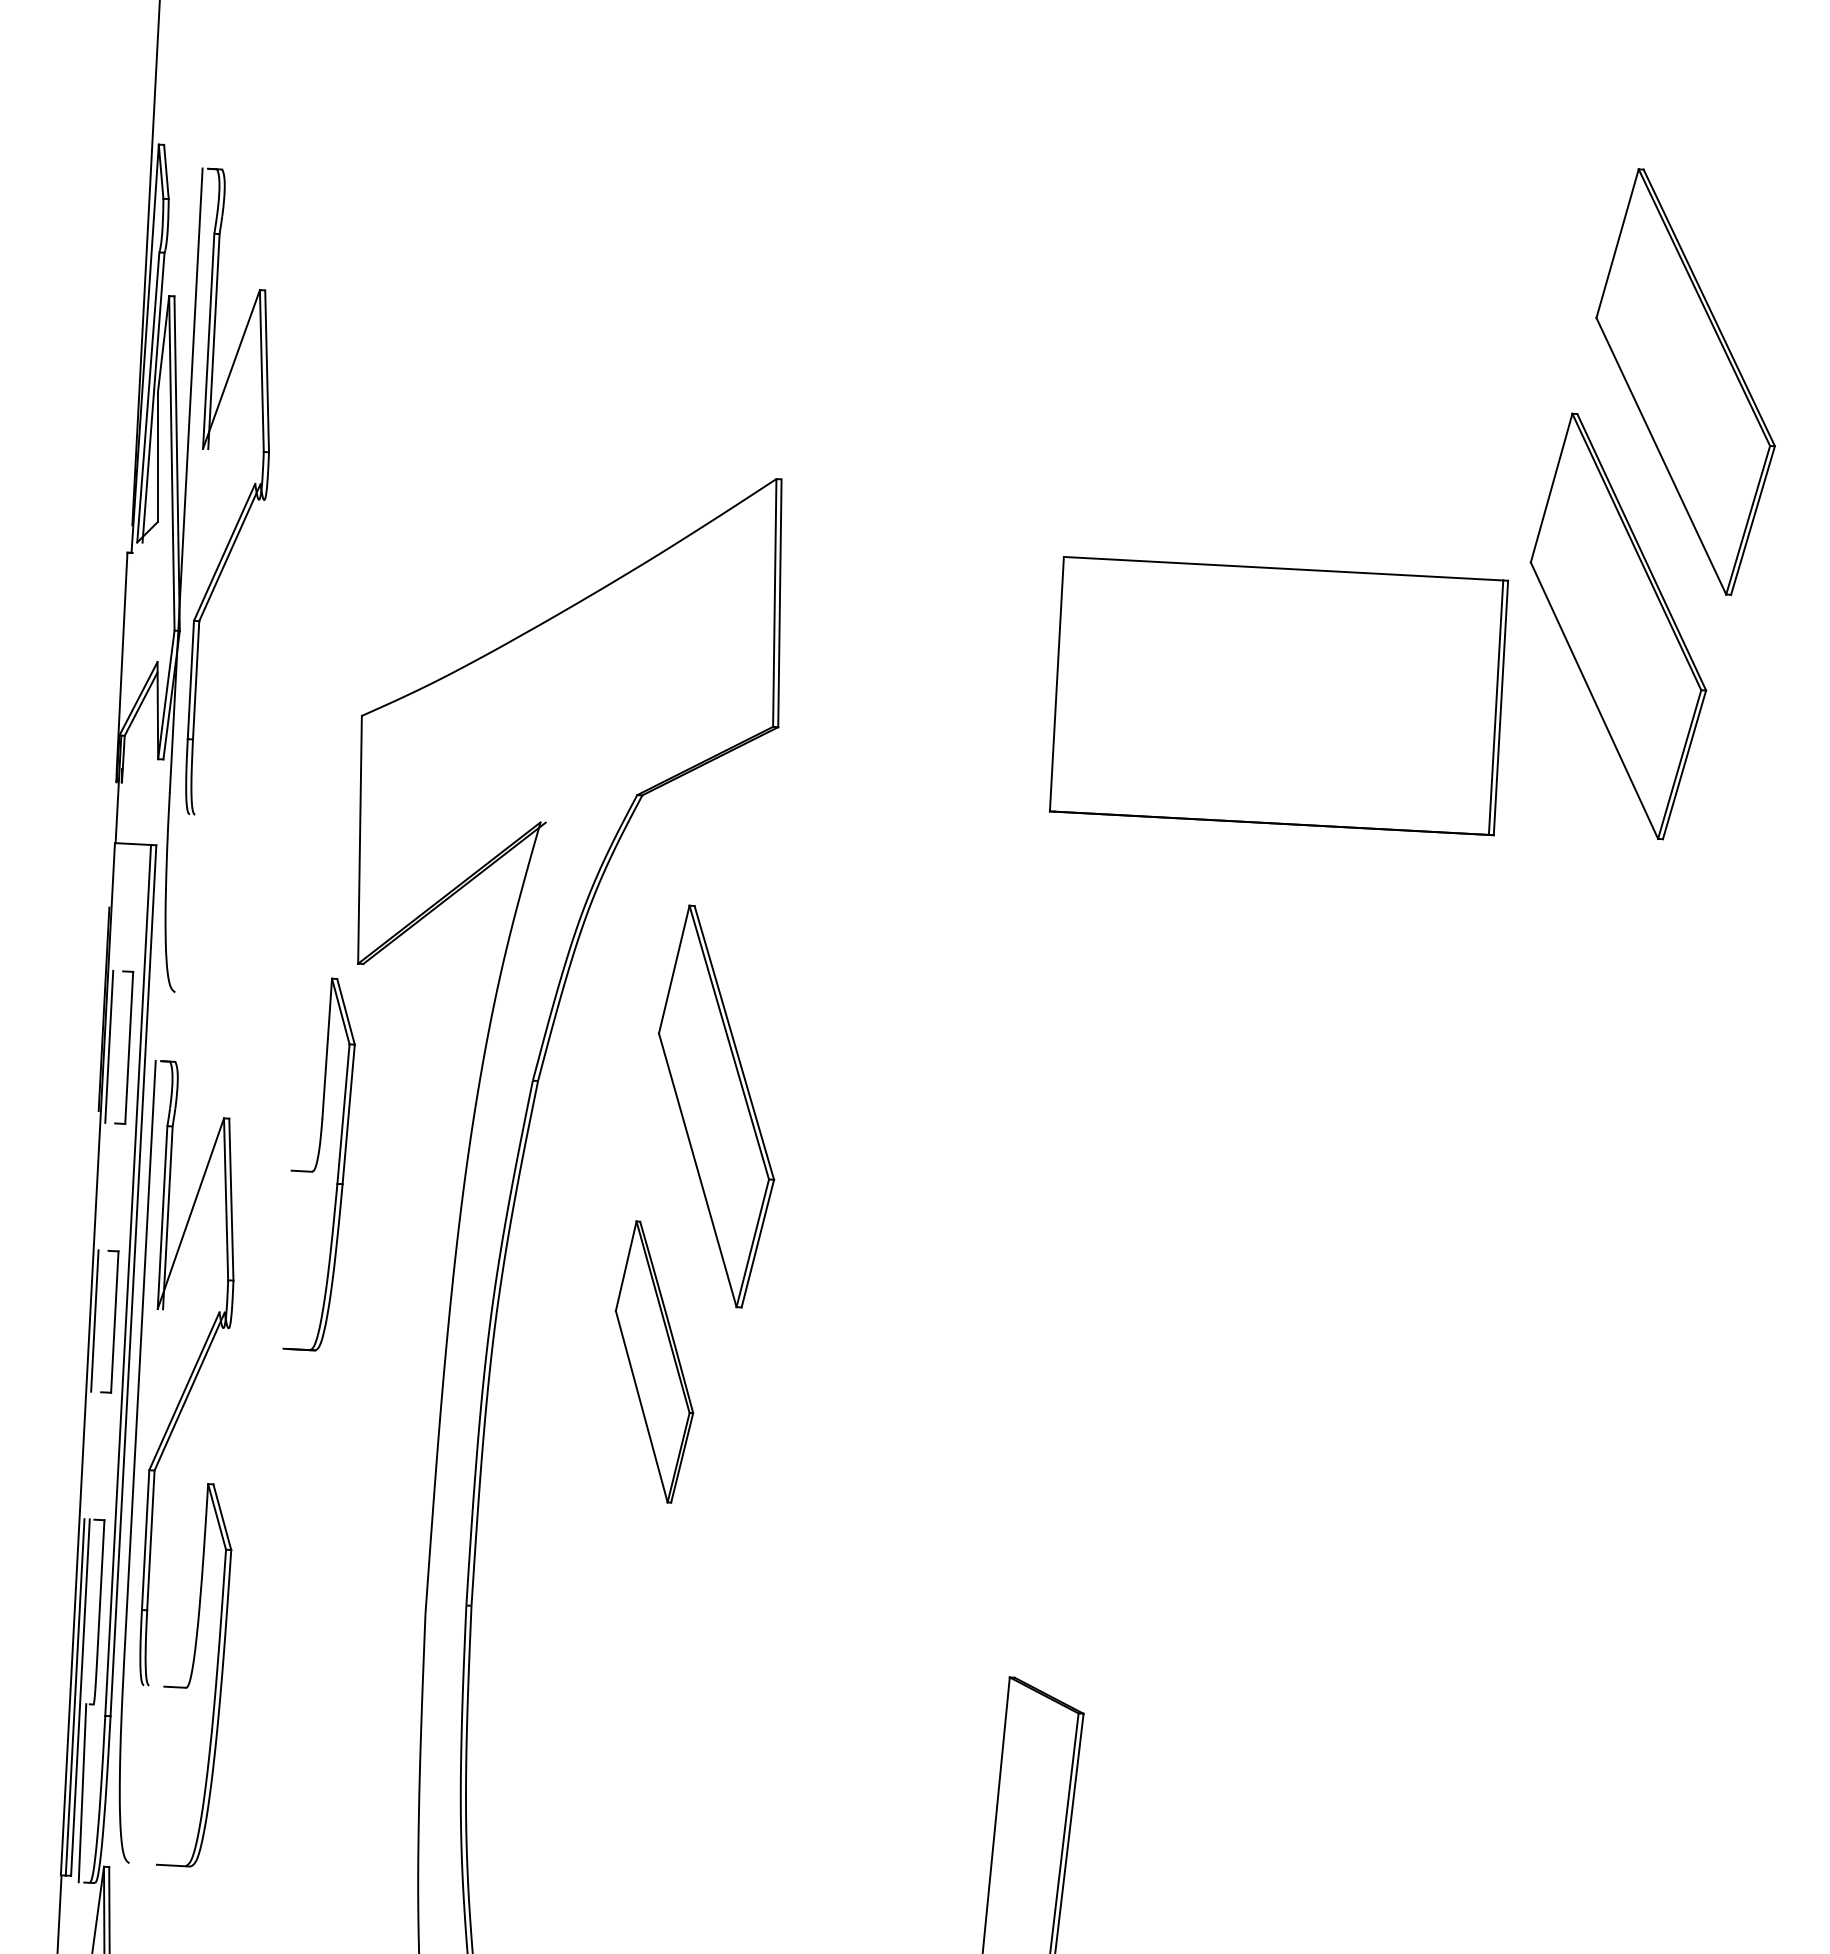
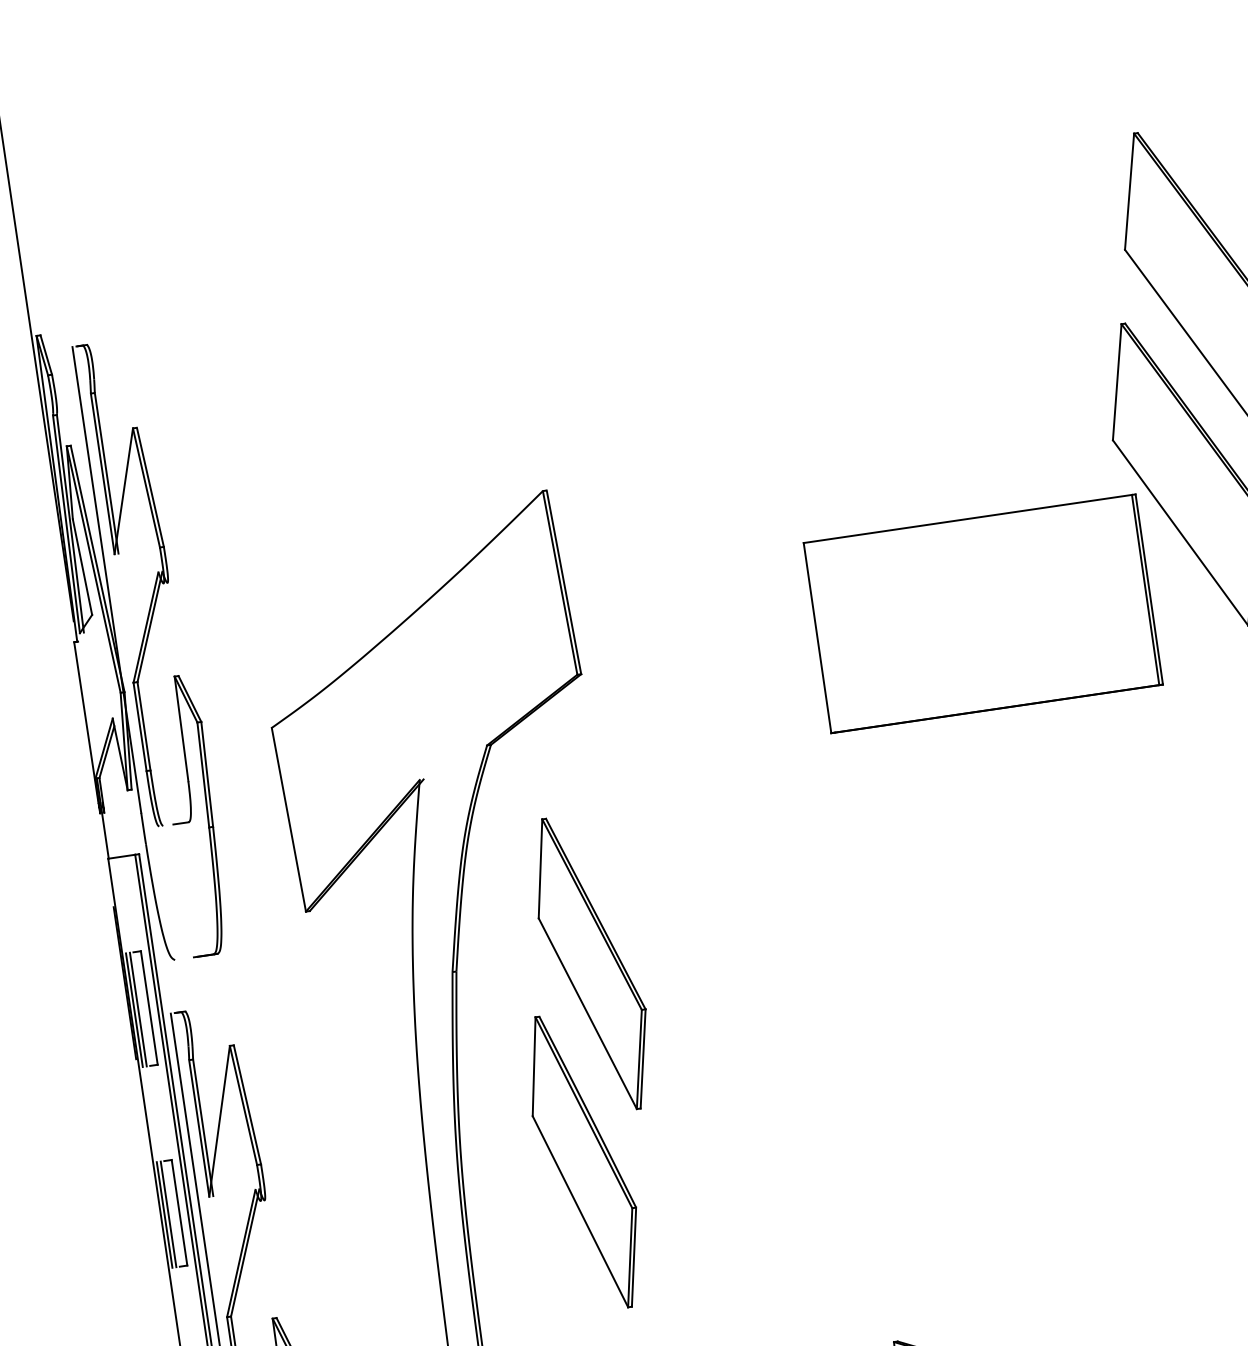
part: (1279, 696) -> (983, 614), moved
line: (114, 1047) -> (138, 1009), added
part: (318, 1164) -> (192, 815), moved
line: (99, 1320) -> (167, 1213), added
part: (654, 1361) -> (584, 1161), size x1.43

